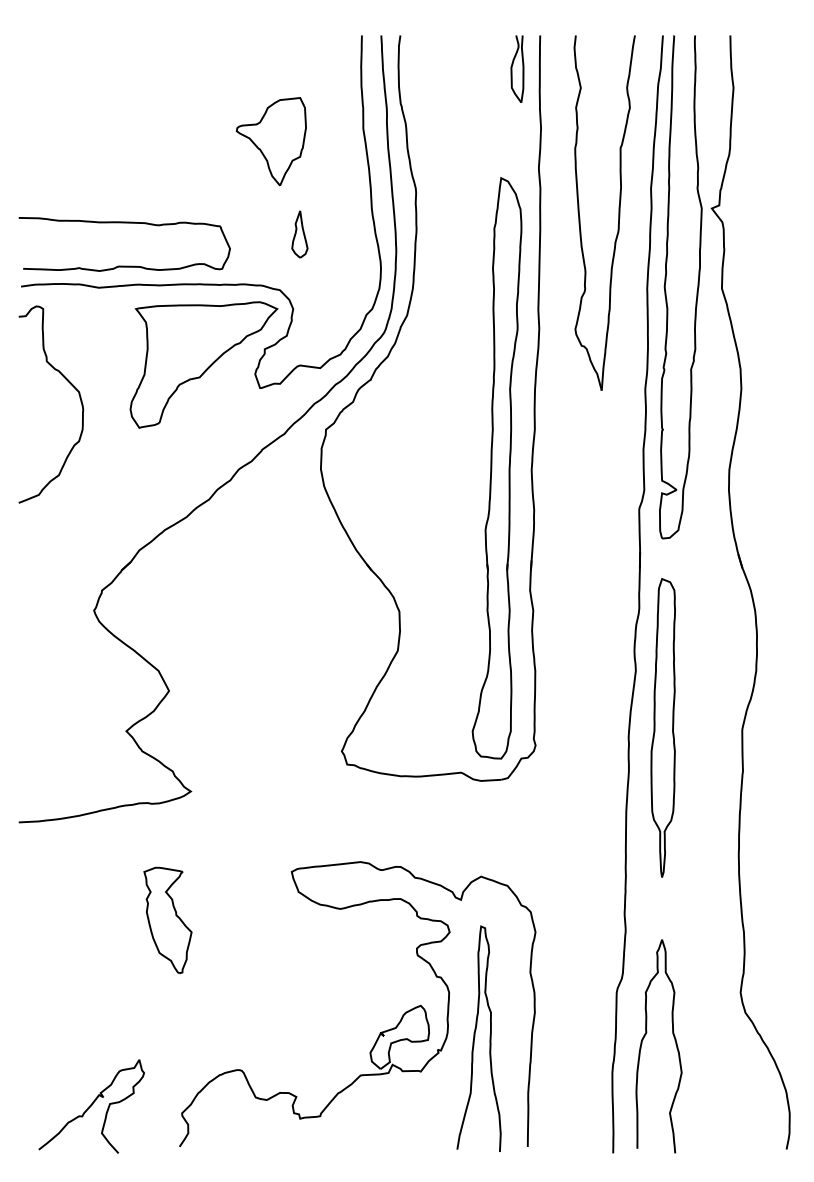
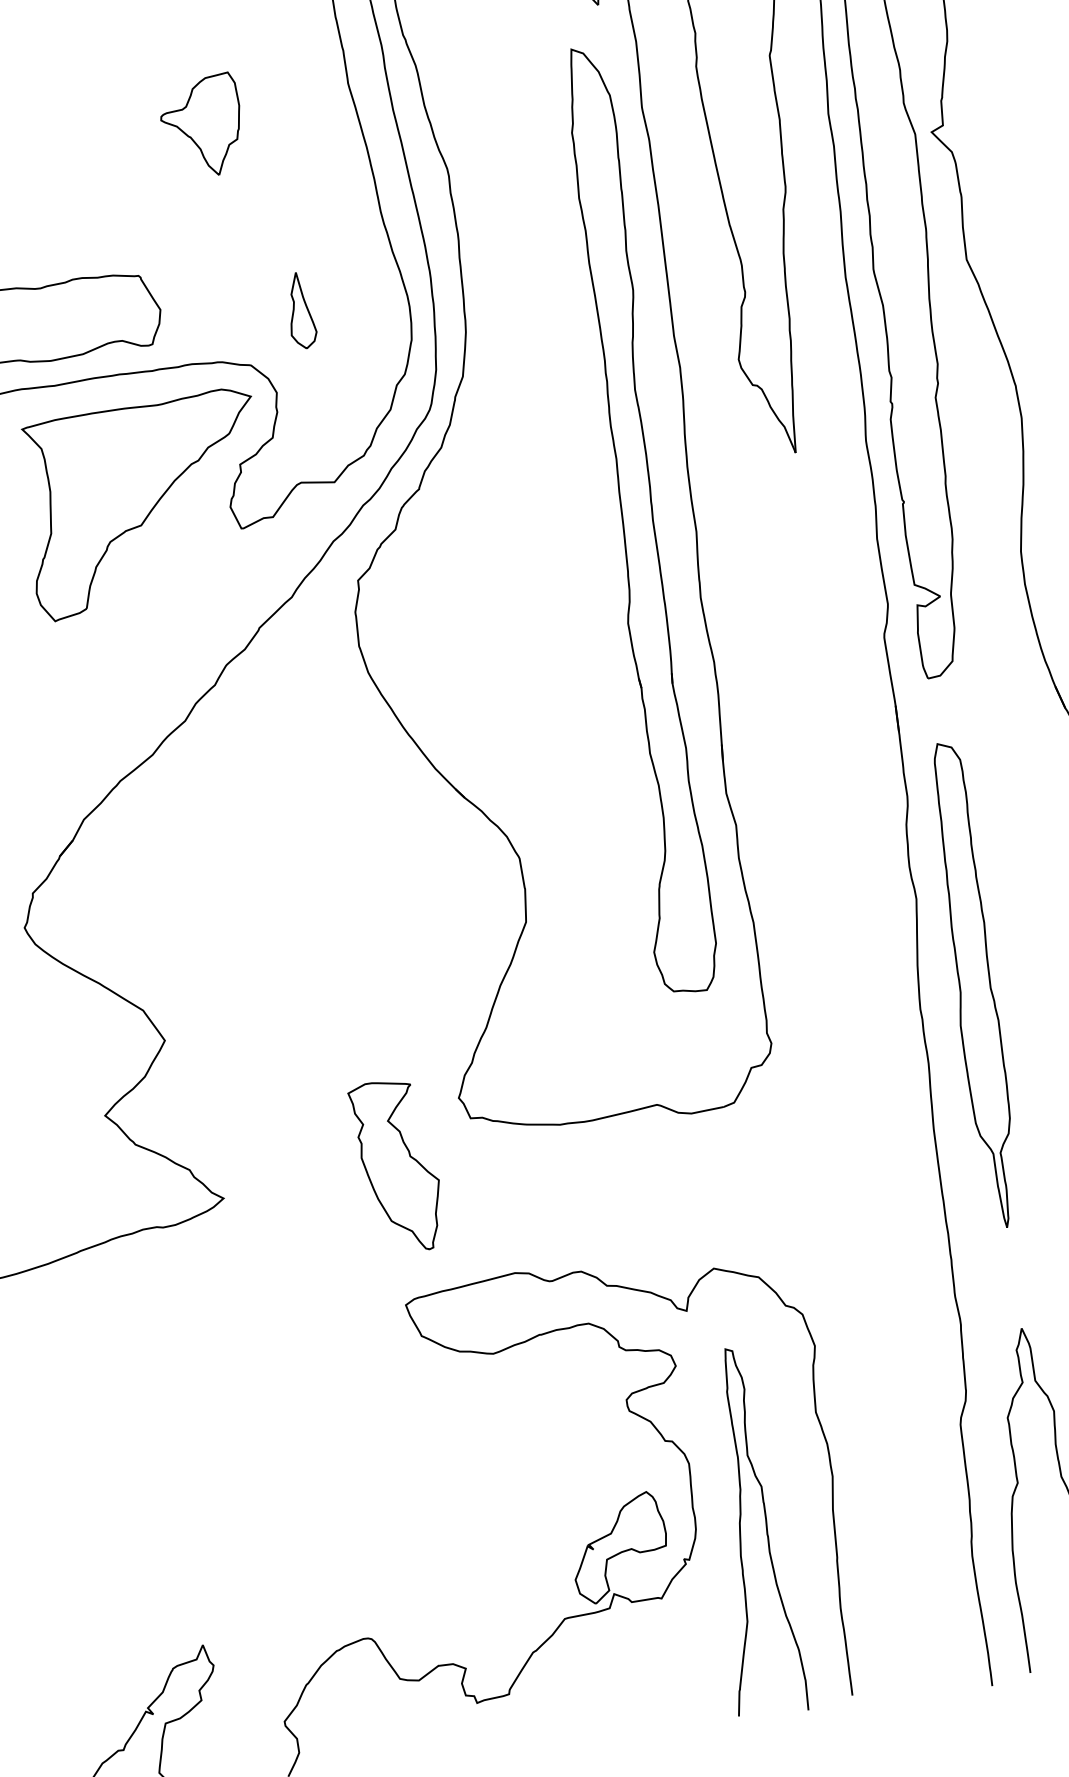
part: (270, 141) -> (200, 126), size x0.7
part: (299, 234) -> (300, 310), moved
part: (496, 468) -> (631, 521), moved
part: (167, 919) -> (396, 1165), moved

